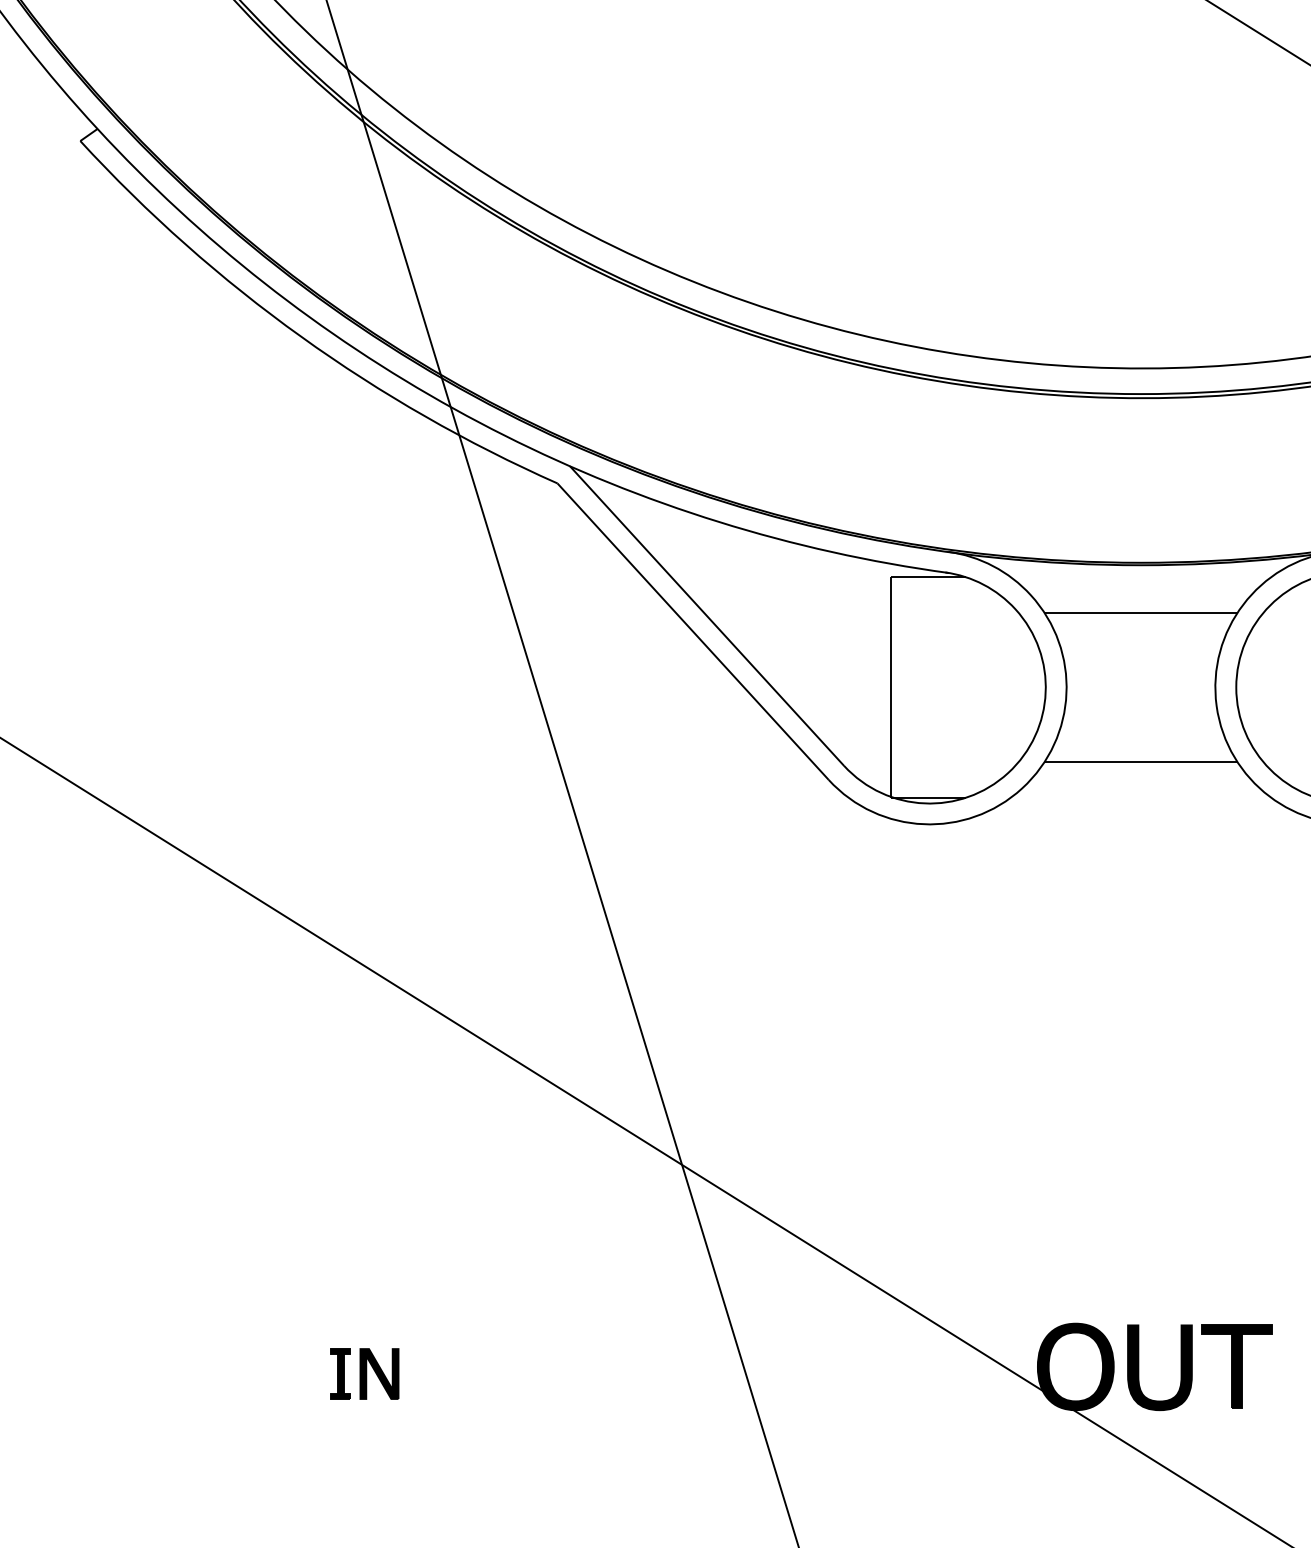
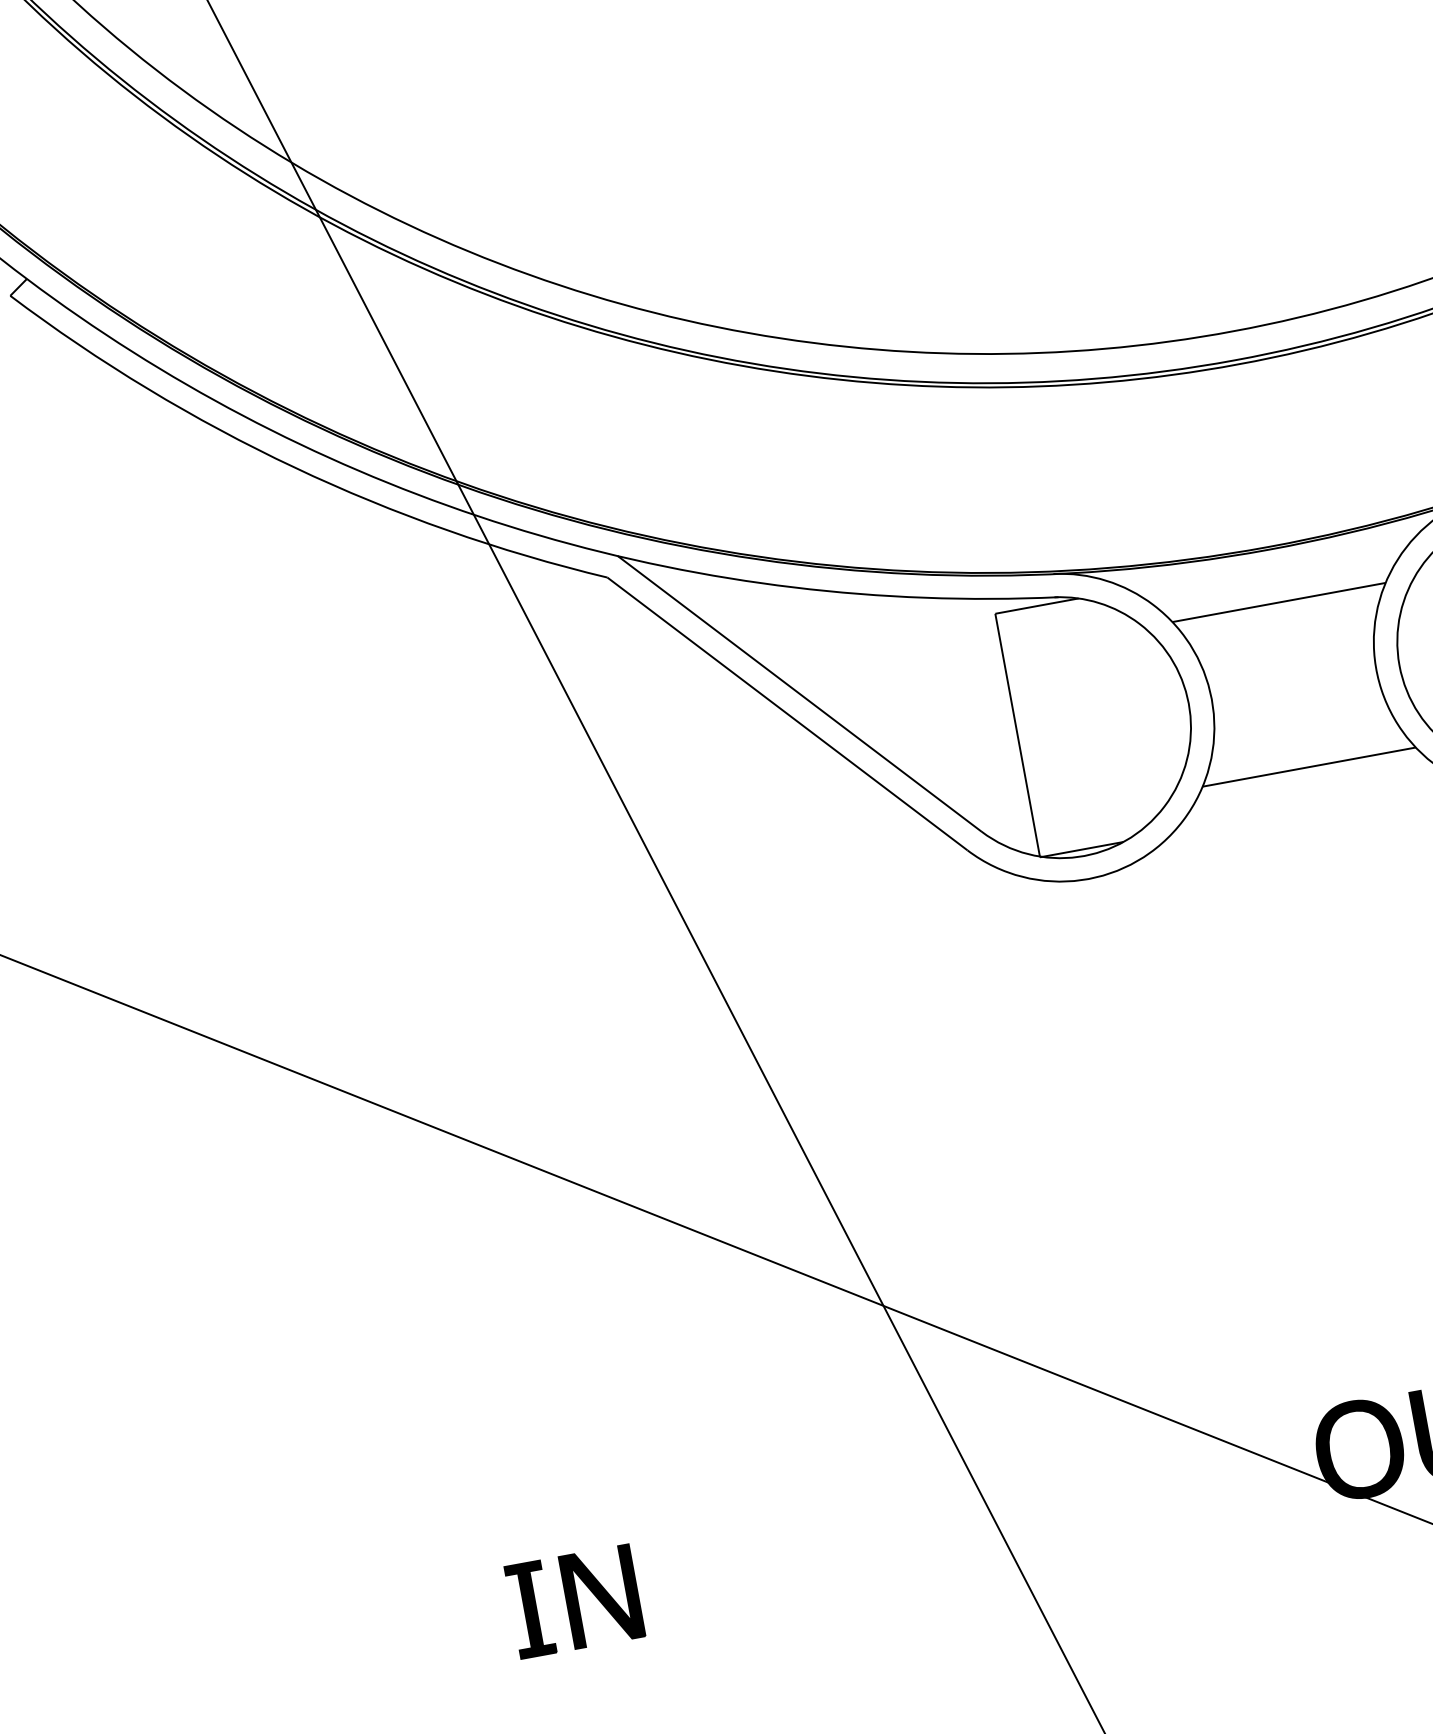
part: (364, 1373) -> (574, 1601), size x1.67

